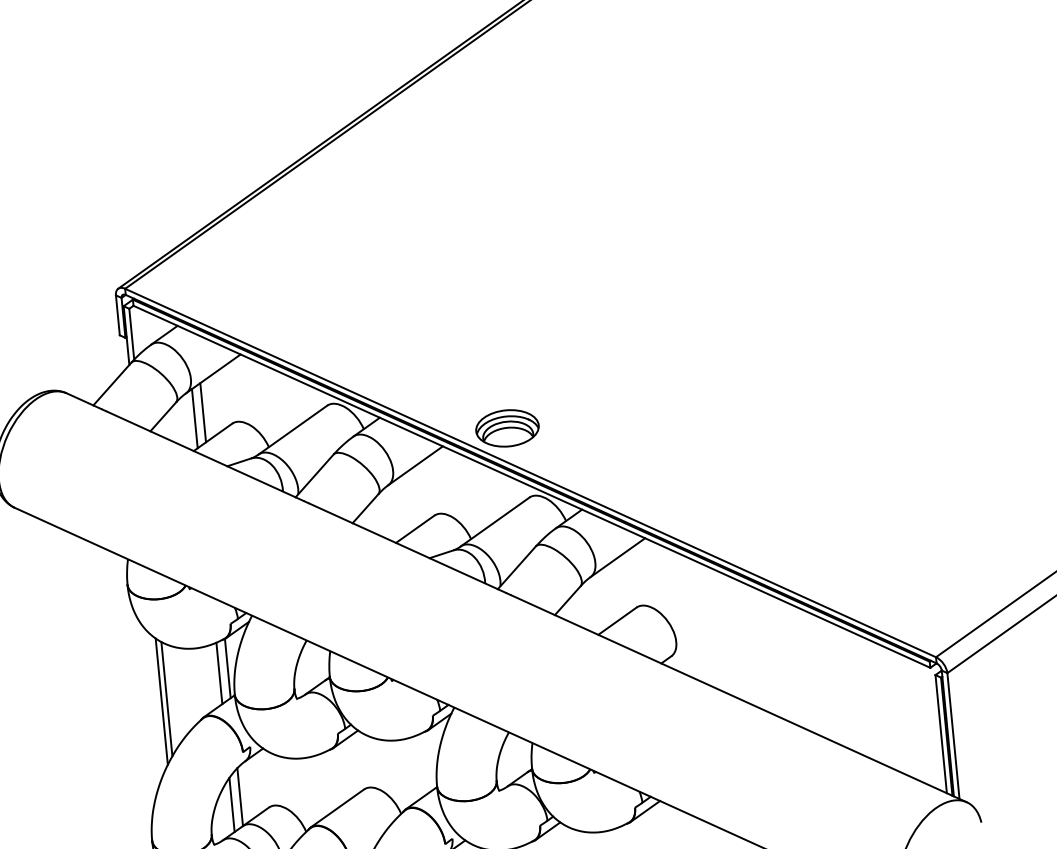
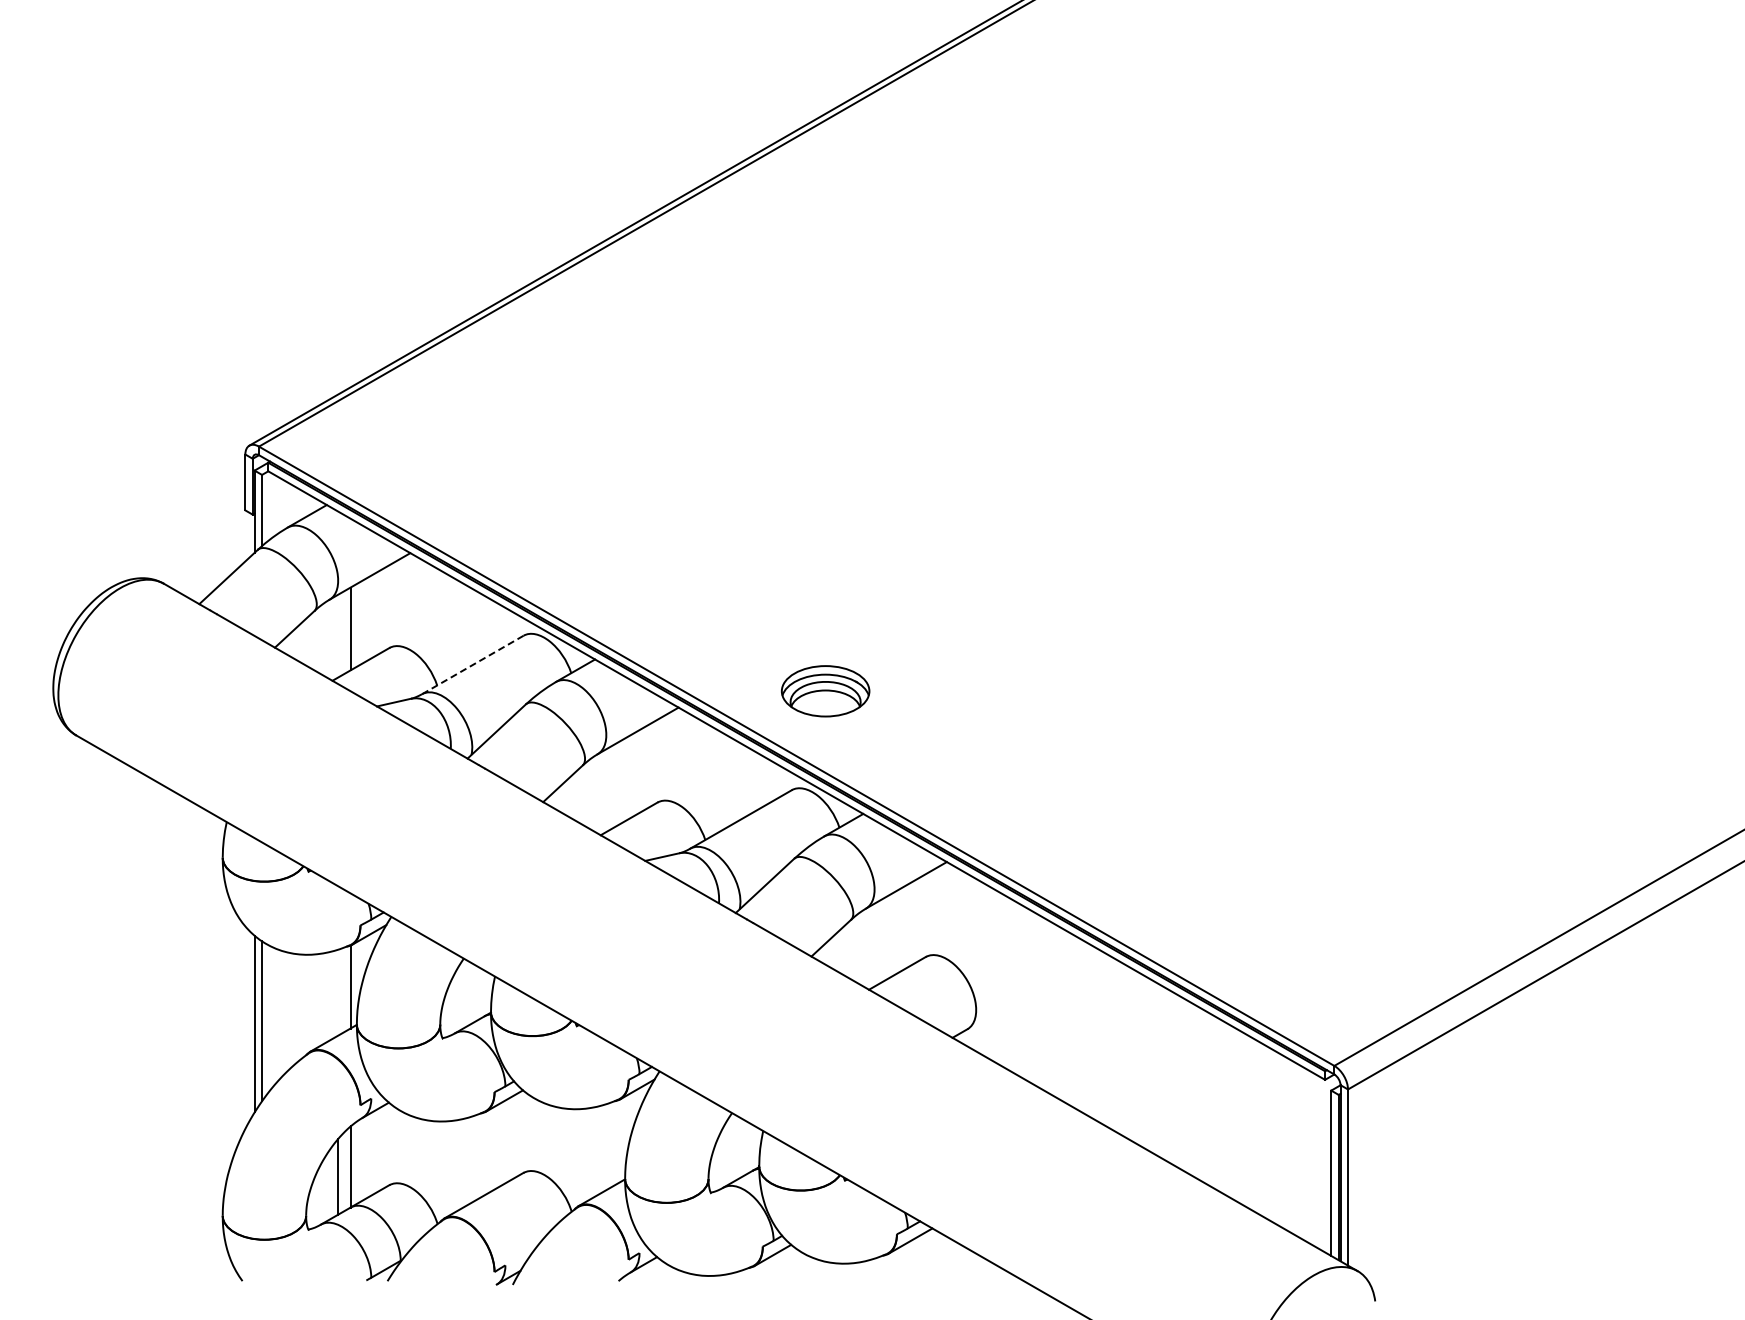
line: (194, 418) -> (338, 635), removed
part: (507, 428) -> (825, 691), moved
line: (292, 430) -> (472, 665), solid -> dashed
line: (219, 673) -> (338, 992), removed

